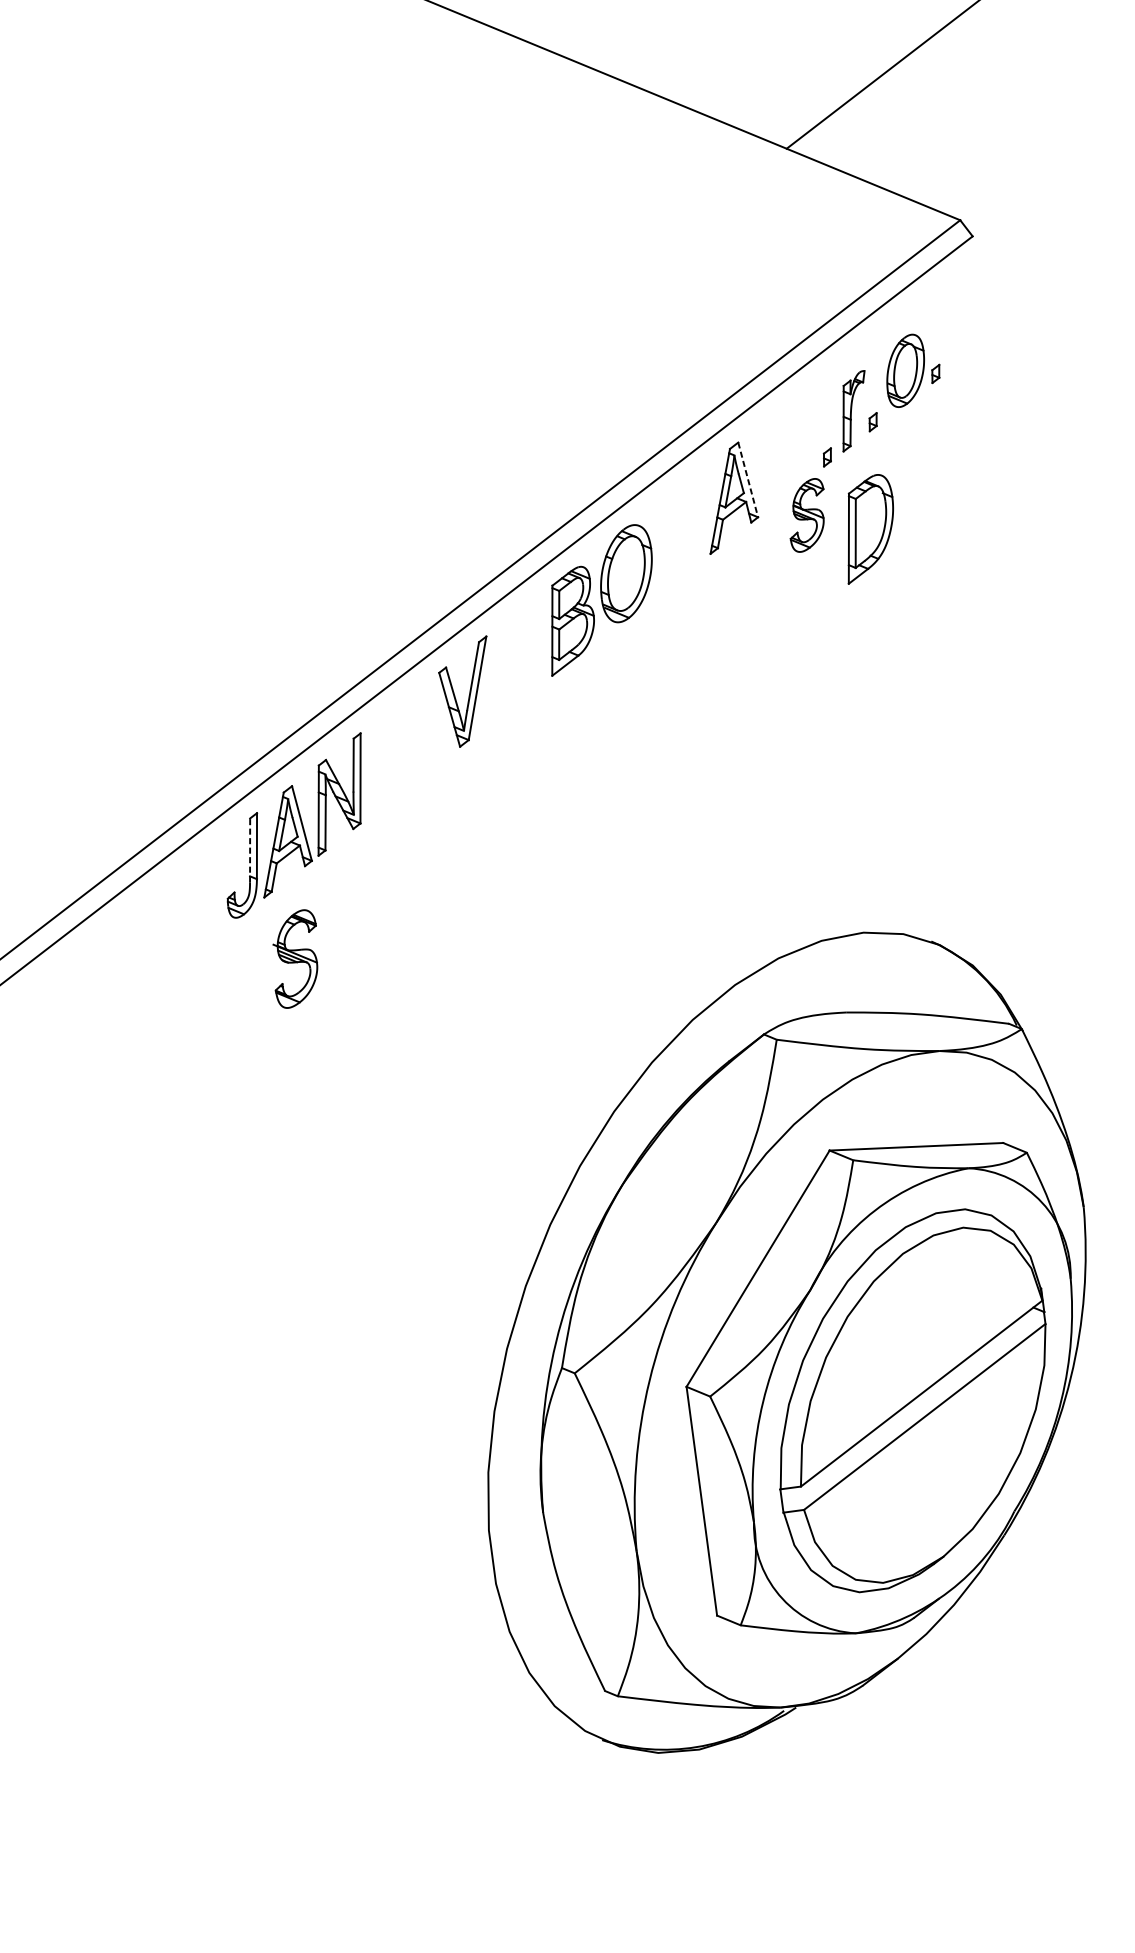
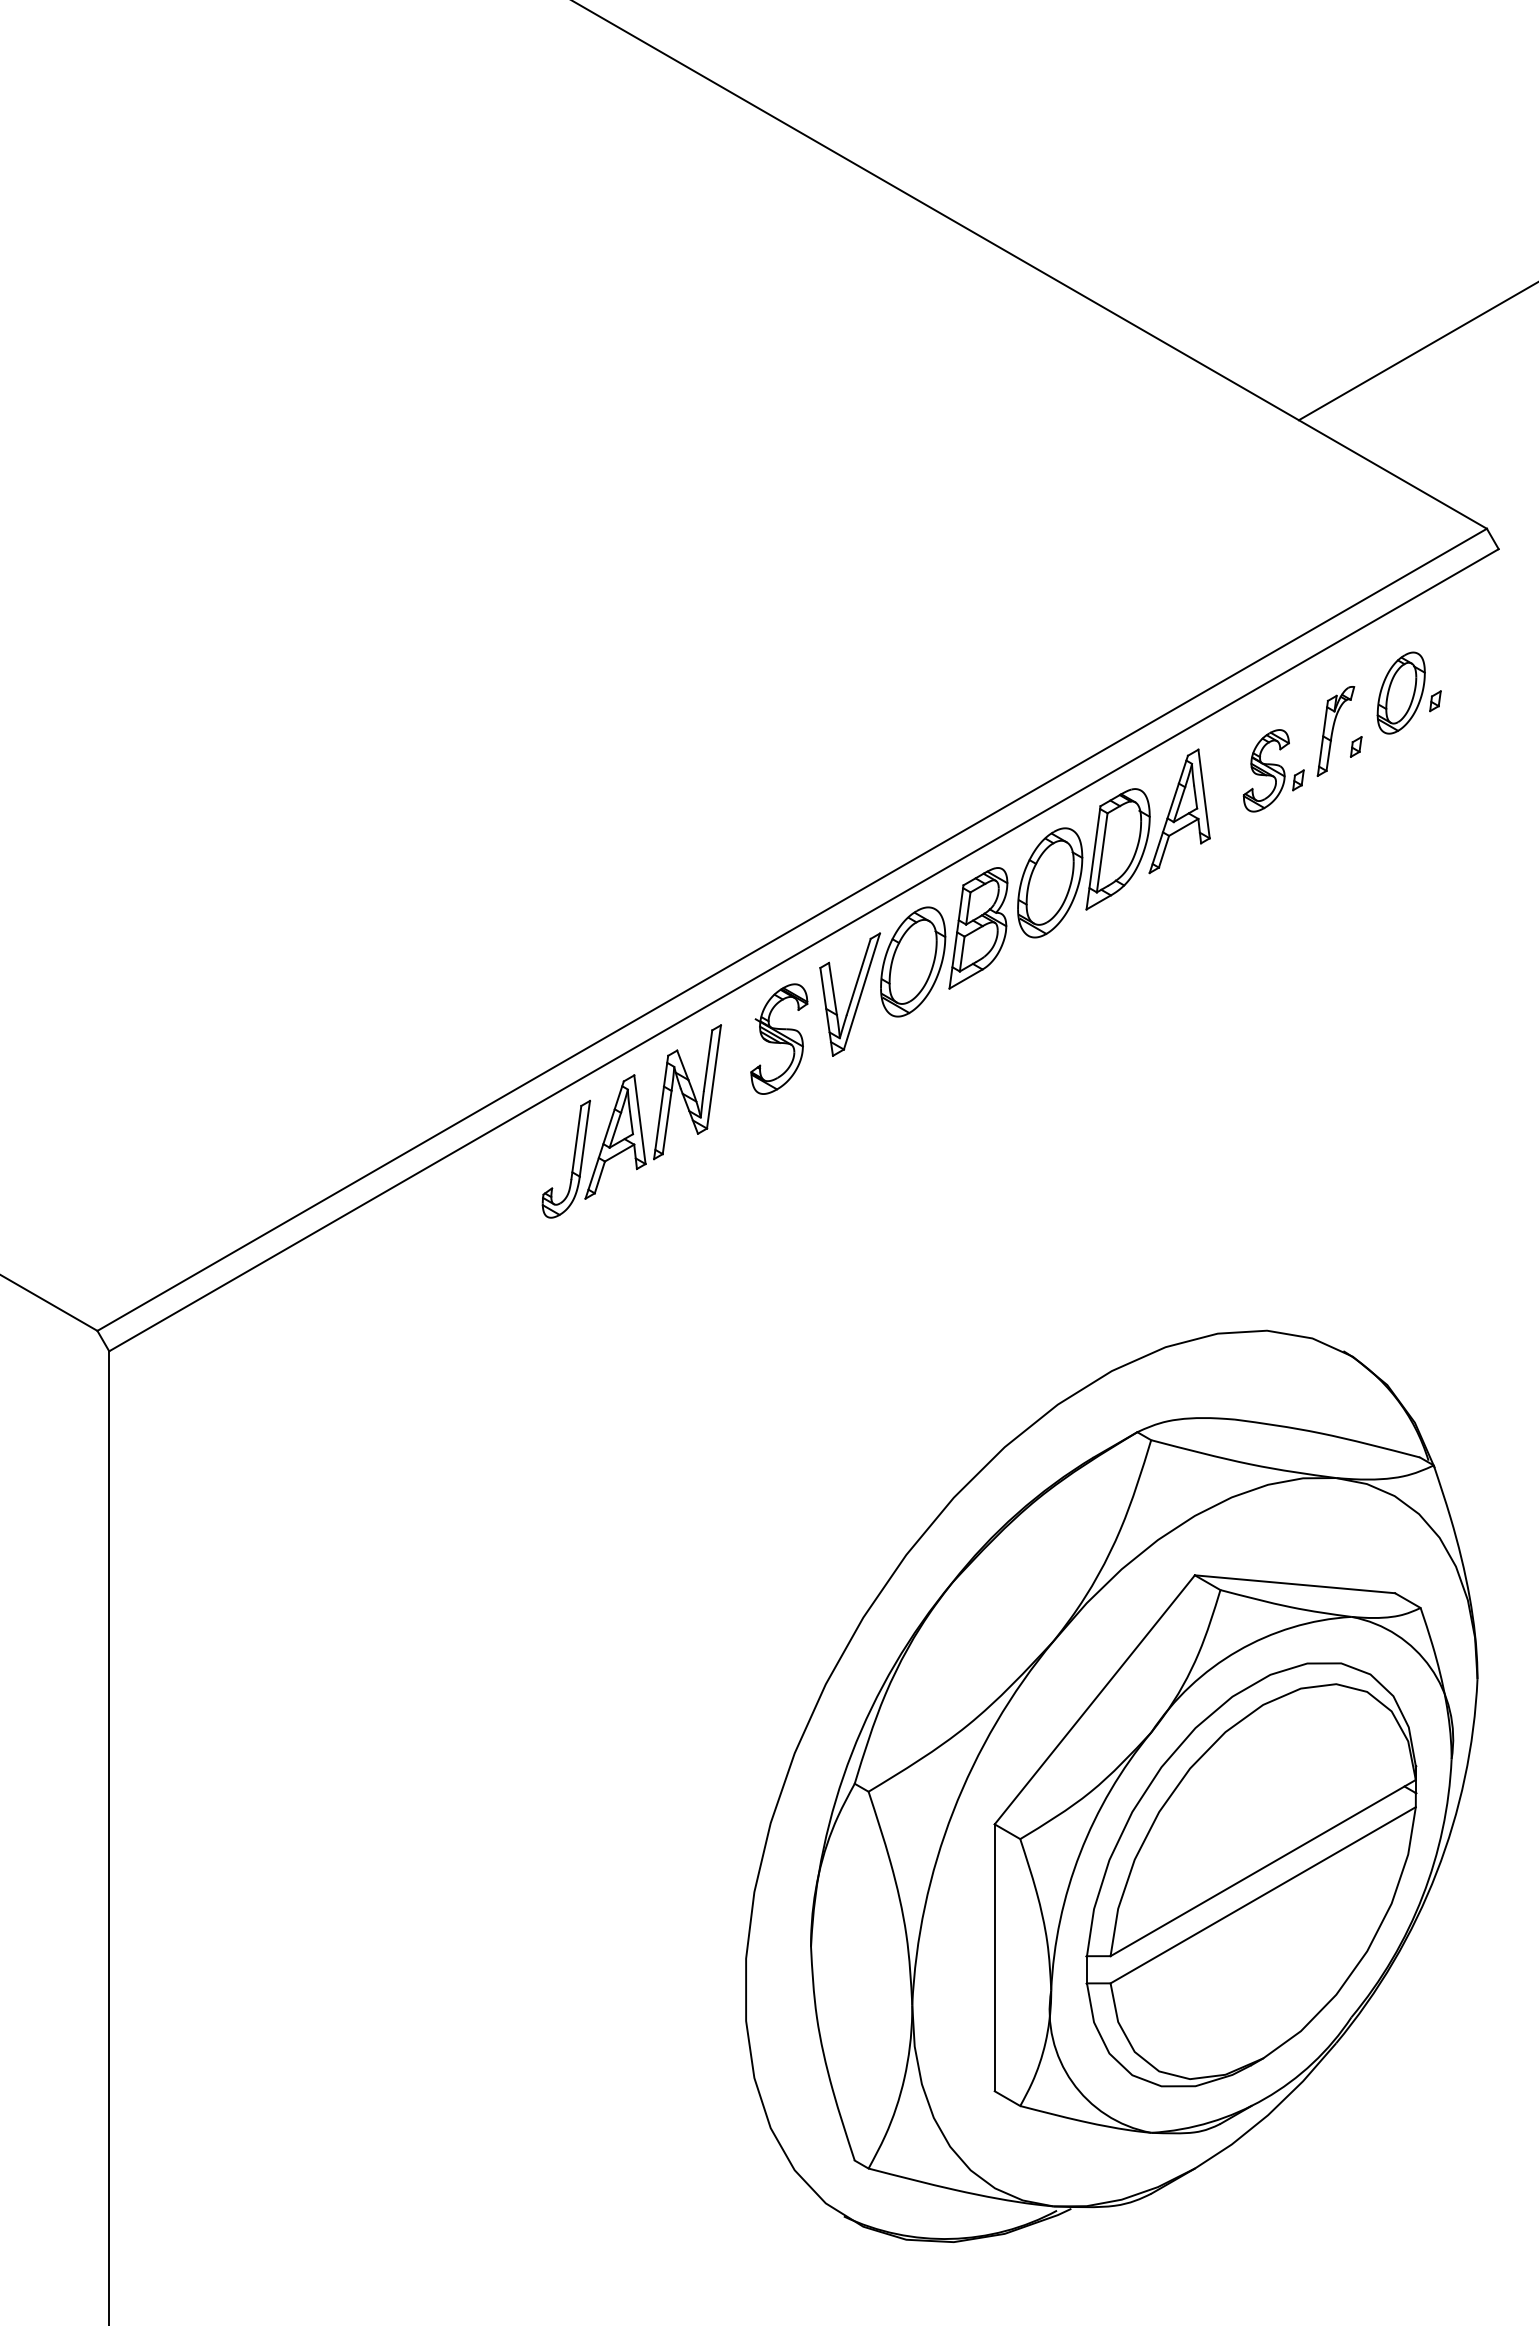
line: (748, 480) -> (1204, 794), dashed -> solid
part: (806, 515) -> (1265, 770), moved
part: (868, 528) -> (1117, 849), moved
part: (518, 656) -> (913, 961), added
line: (250, 850) -> (576, 1142), dashed -> solid
part: (296, 958) -> (779, 1038), moved

